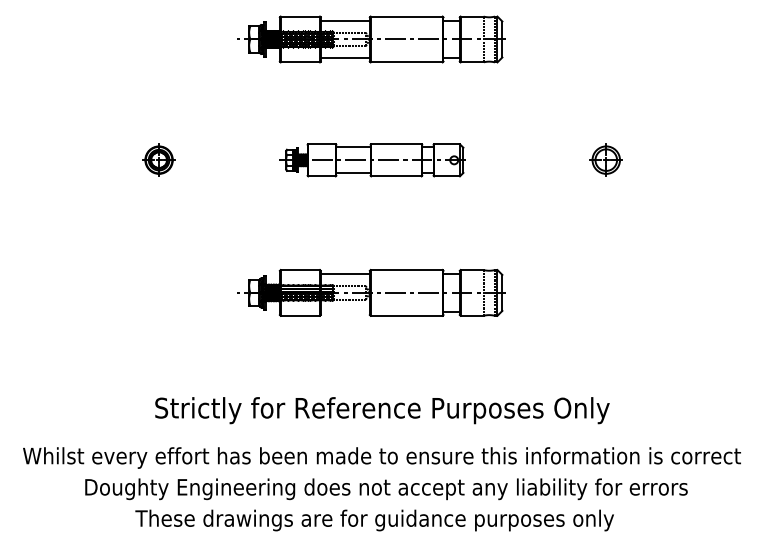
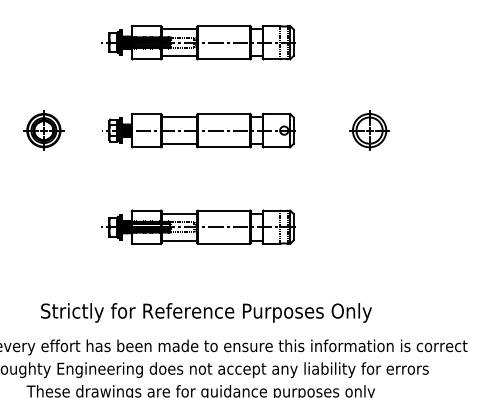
part: (158, 159) -> (43, 130), size x1.67
part: (605, 159) -> (368, 130), size x1.67
part: (372, 160) -> (199, 130), size x1.43
line: (344, 311) -> (178, 240), added

